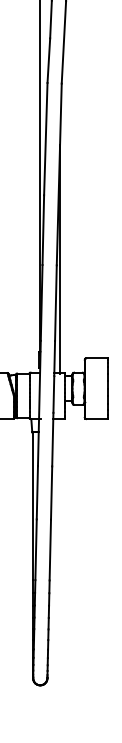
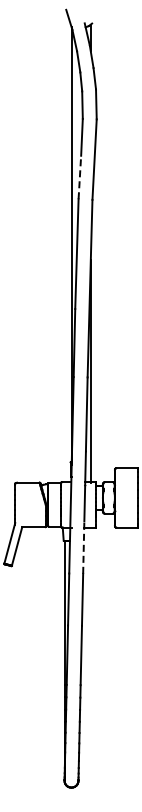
line: (48, 60) -> (79, 177), solid -> dashed
line: (52, 439) -> (83, 547), solid -> dashed

